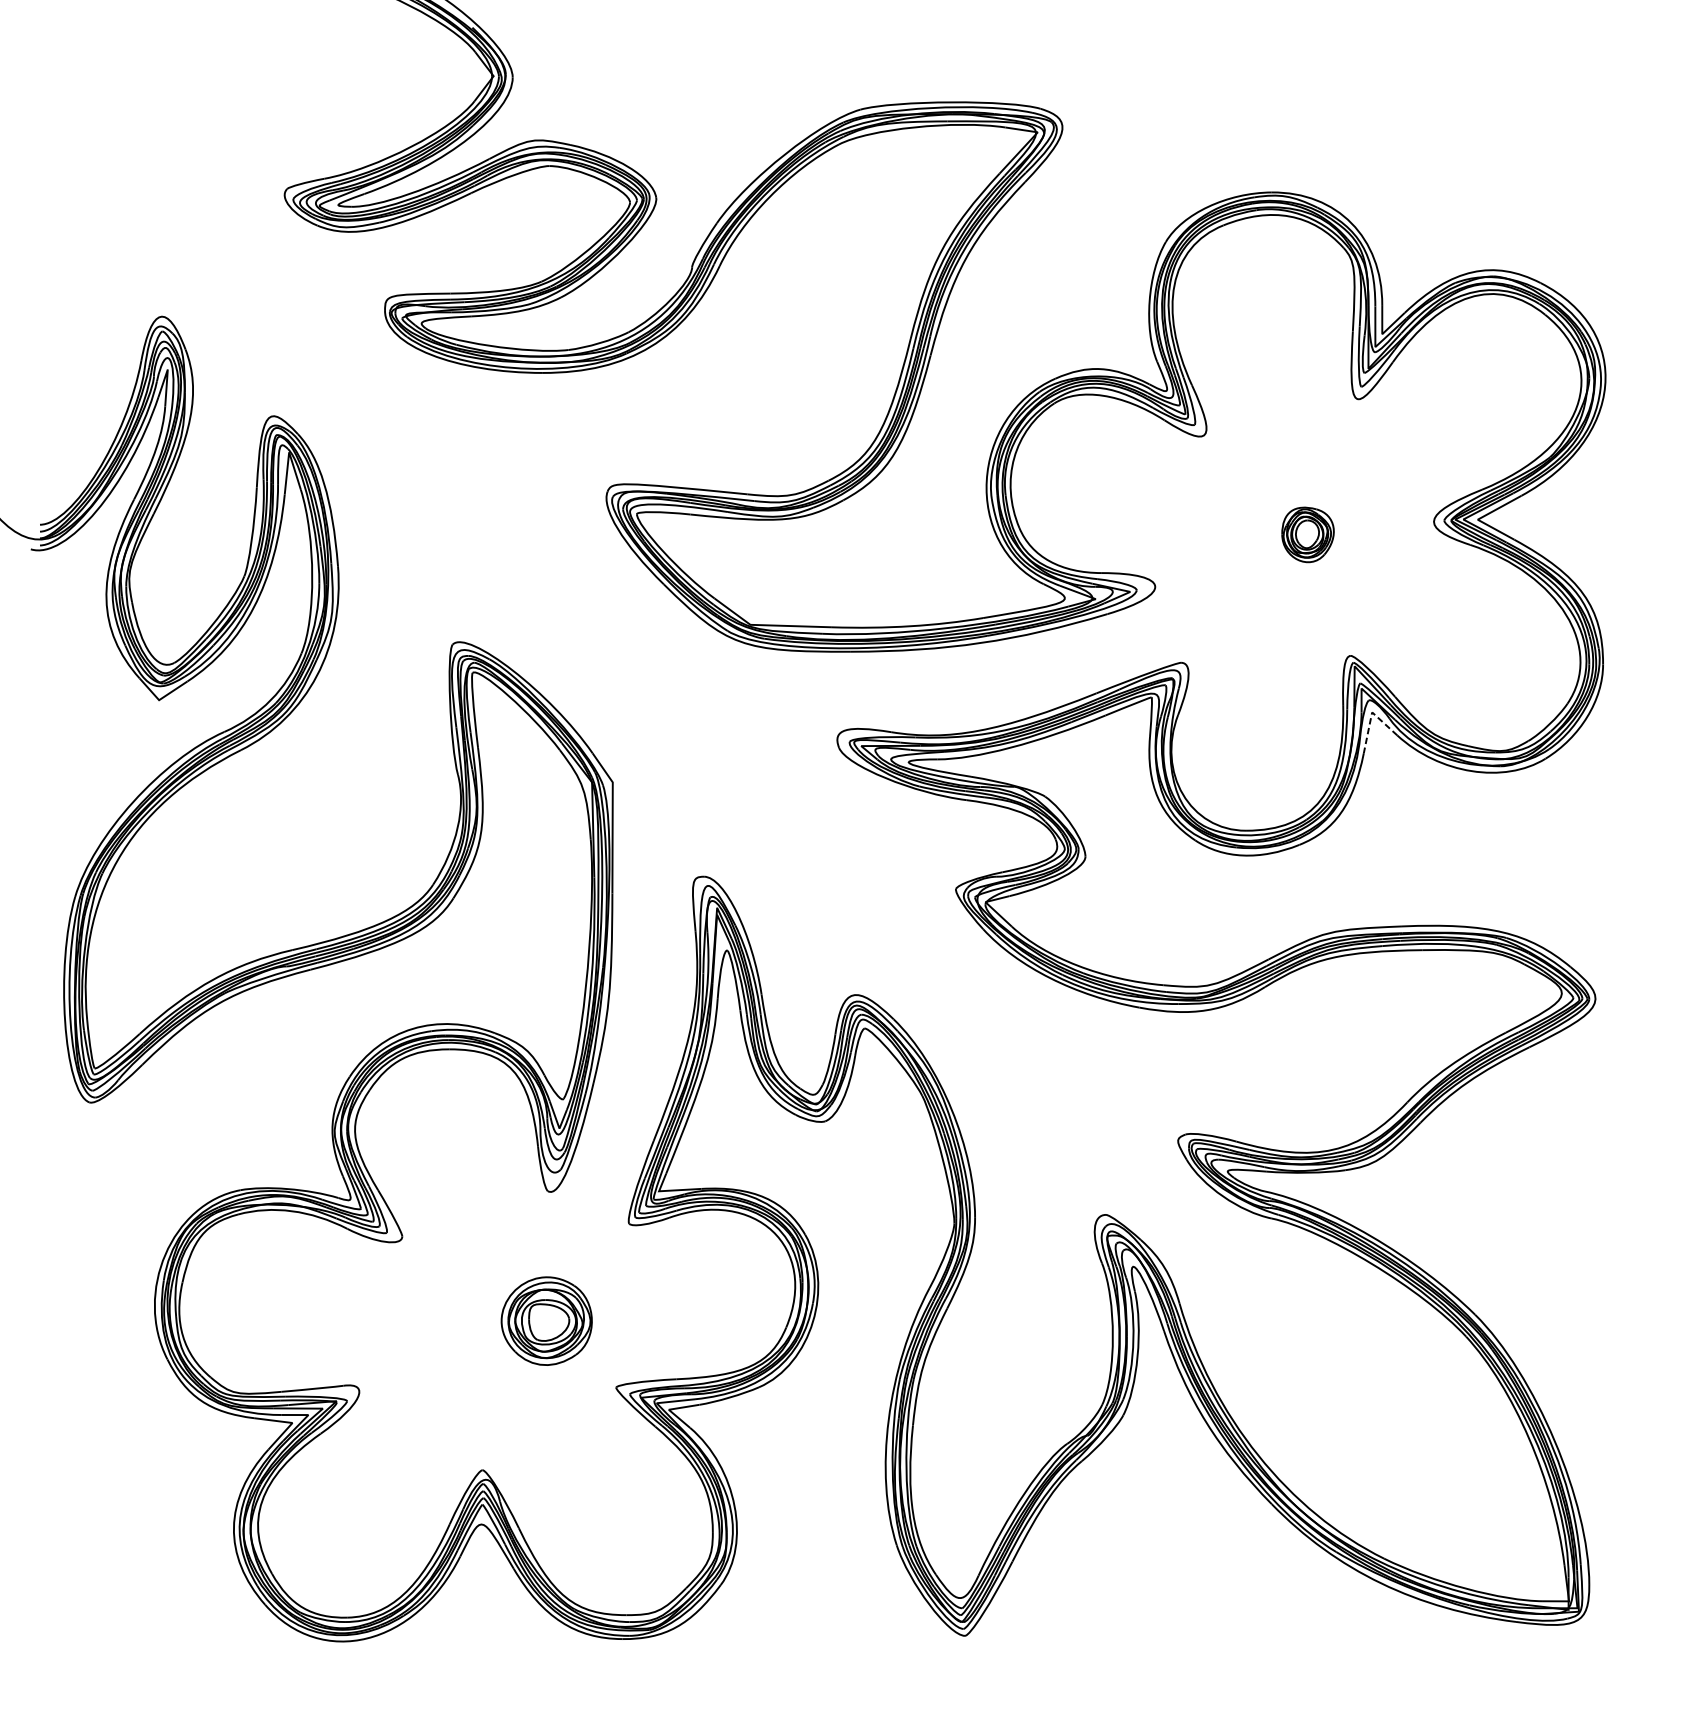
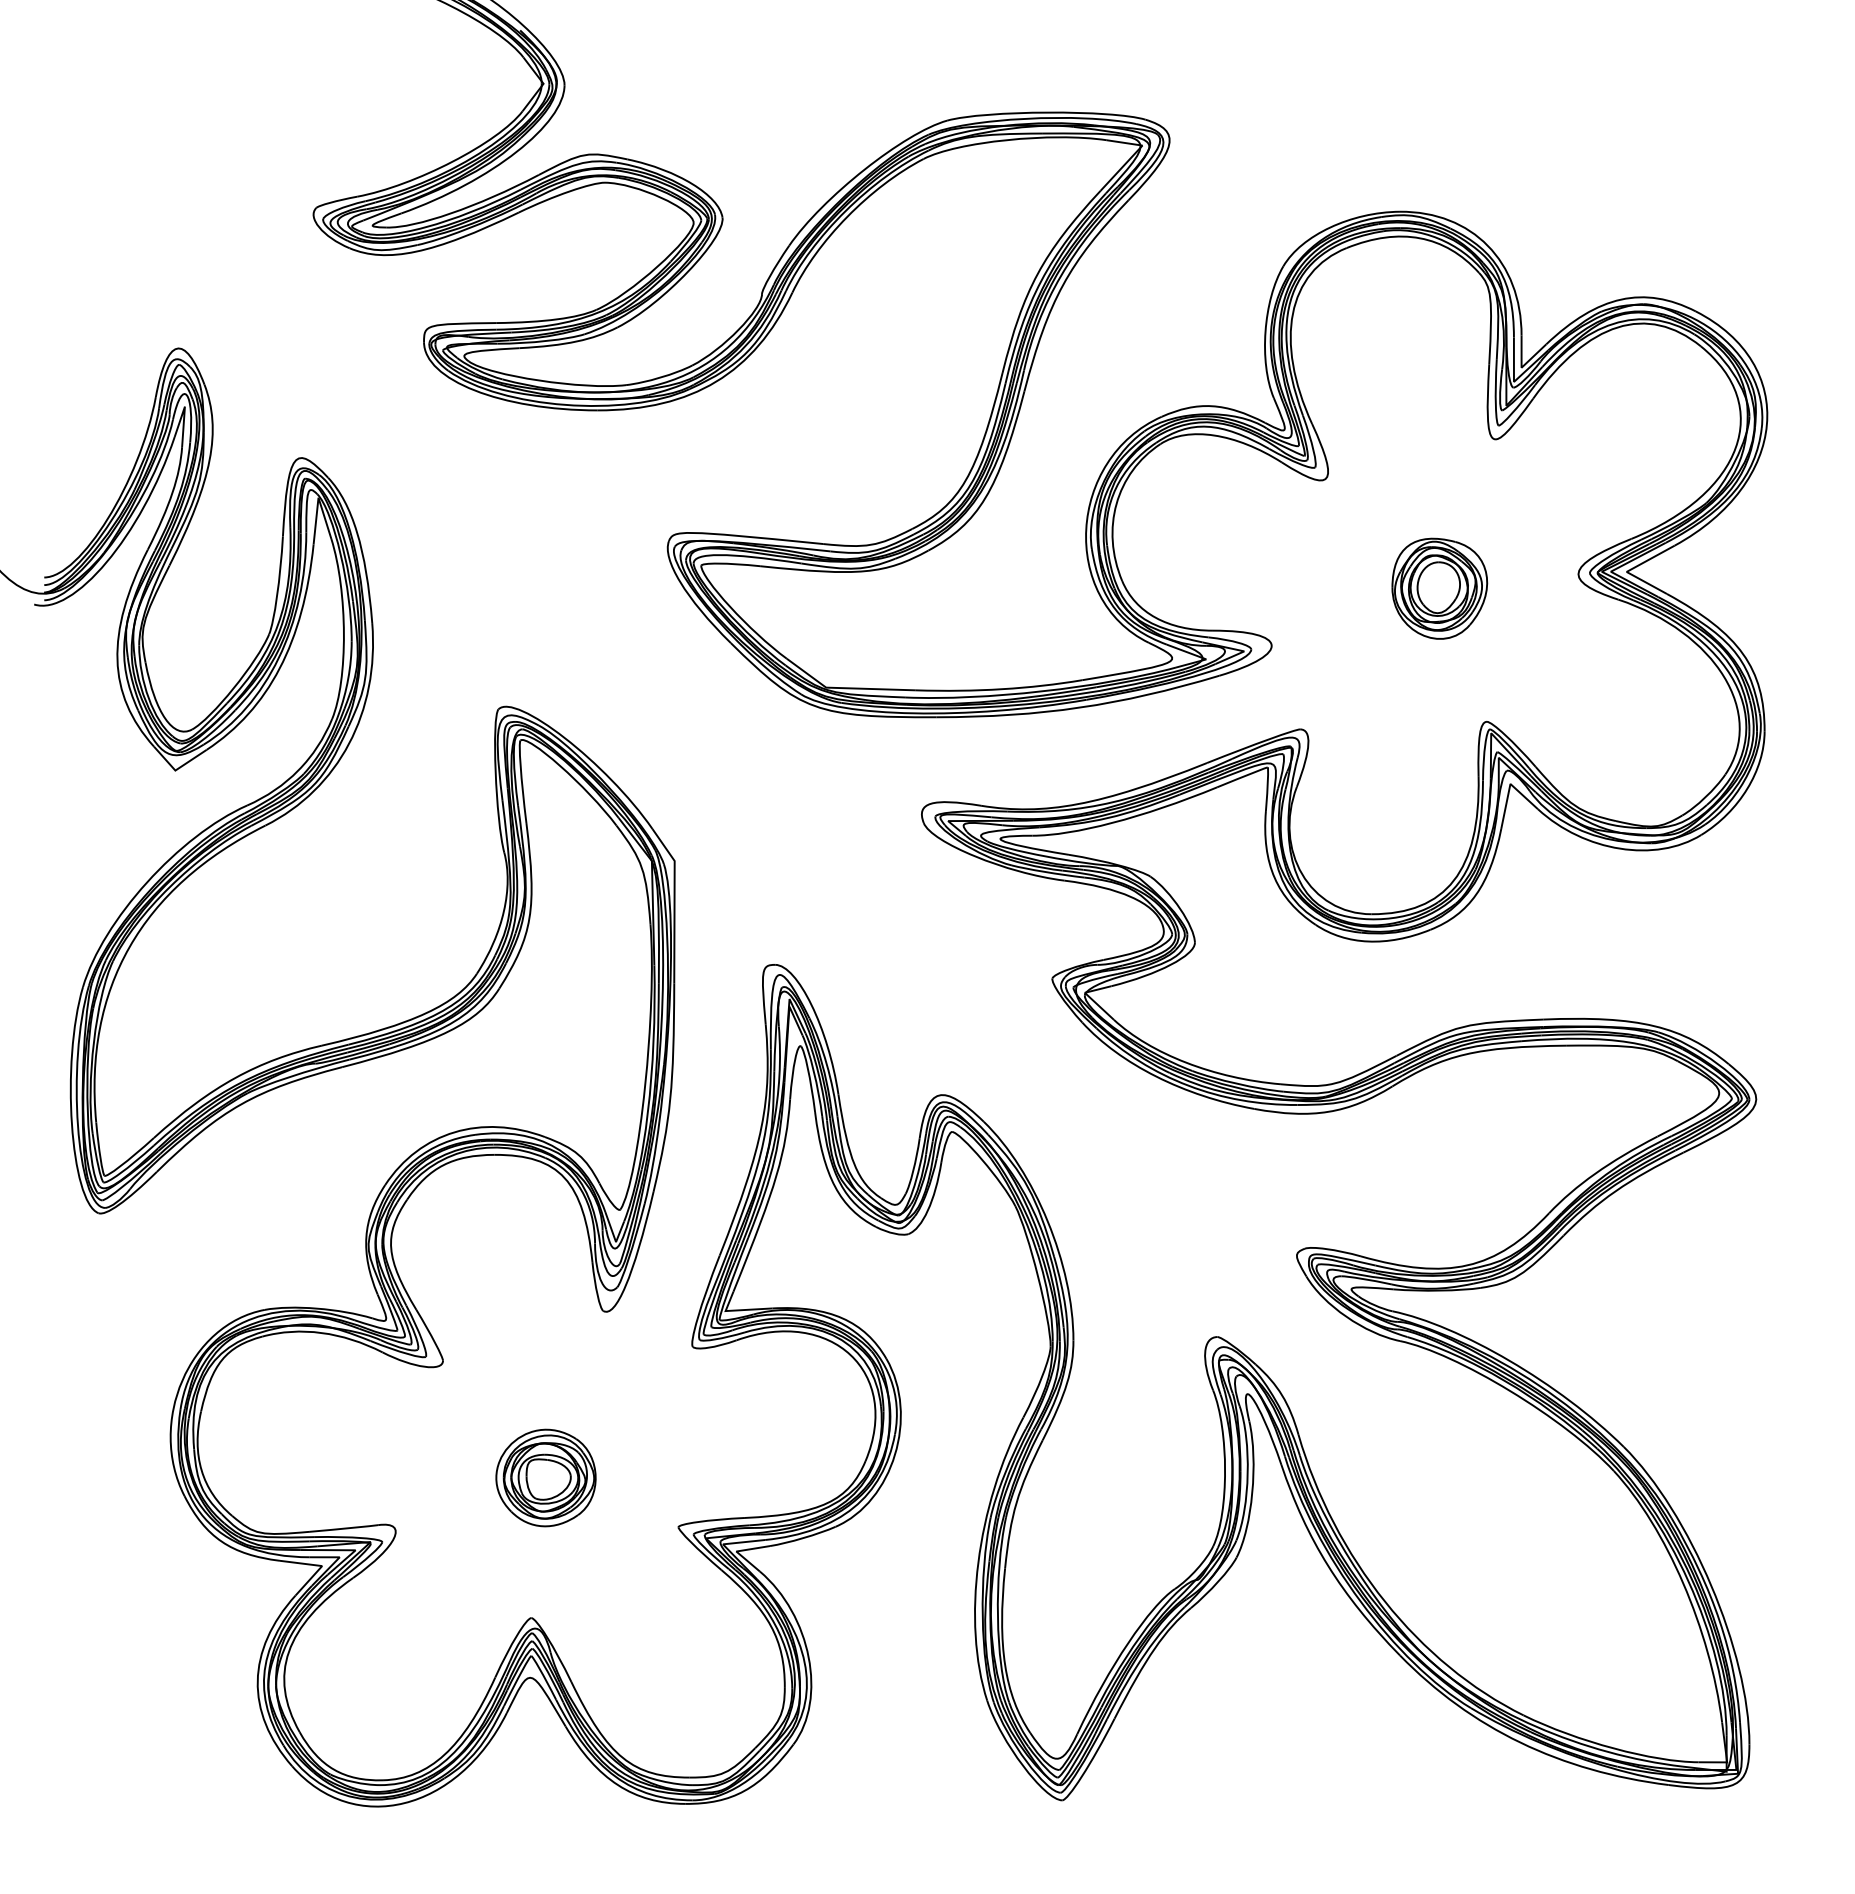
part: (1307, 534) -> (1439, 588), size x1.67
line: (1371, 715) -> (1509, 787), dashed -> solid
part: (546, 1320) -> (545, 1477), moved

